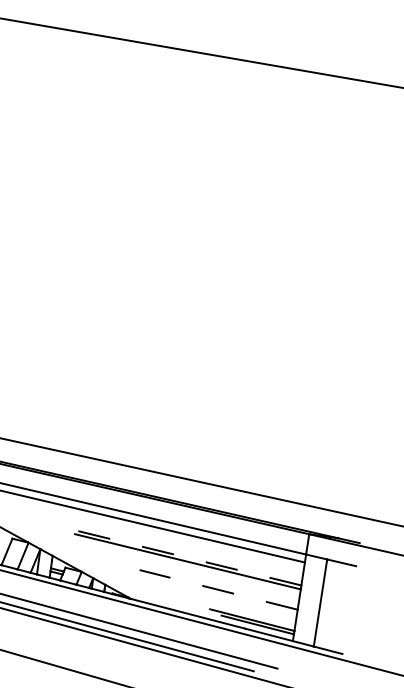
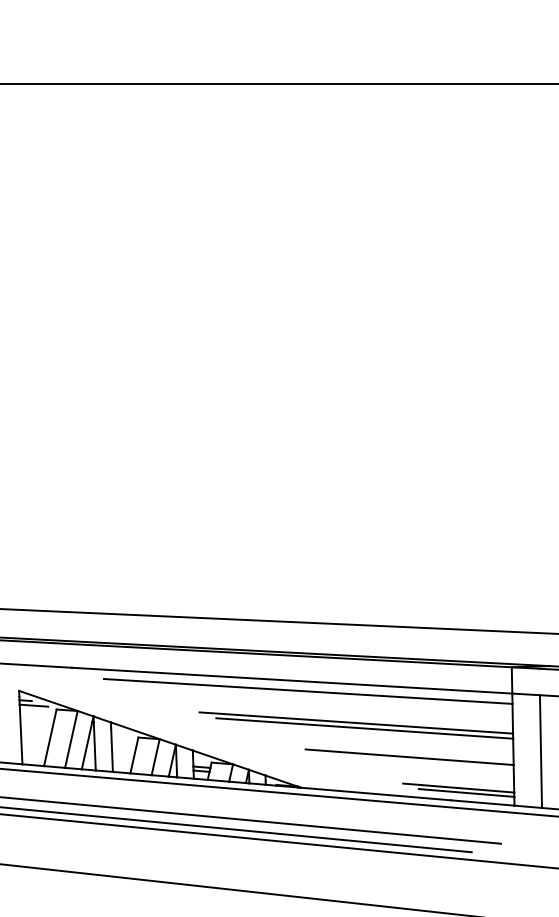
line: (181, 555) -> (355, 722), dashed -> solid
line: (218, 590) -> (409, 757), dashed -> solid

